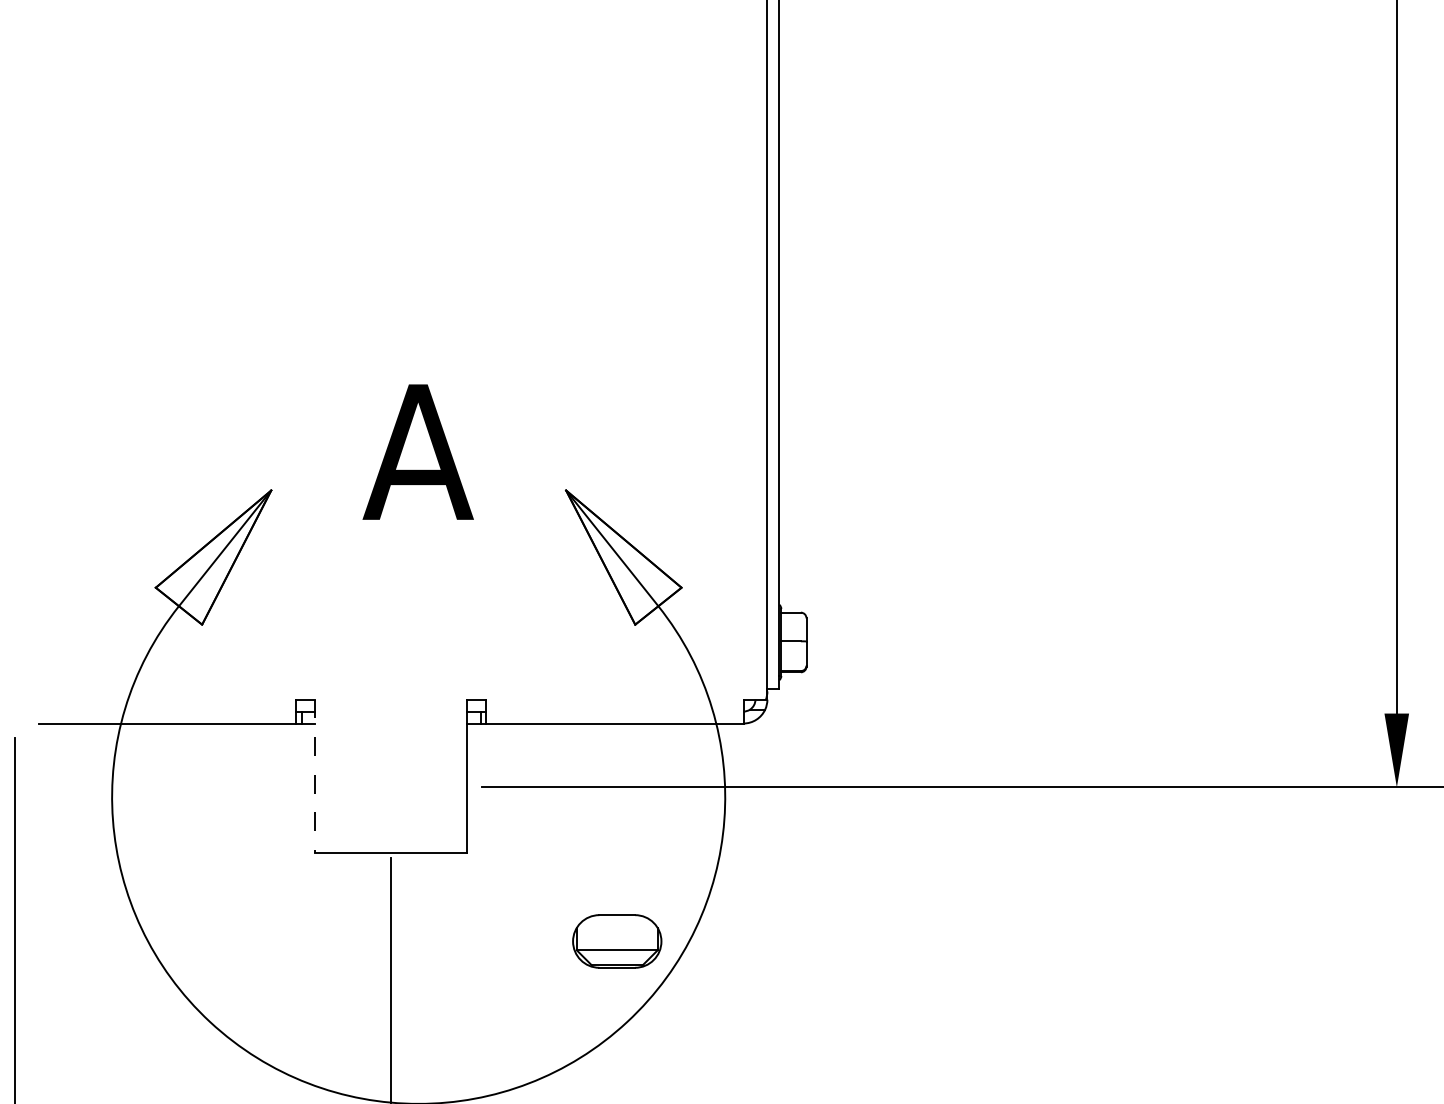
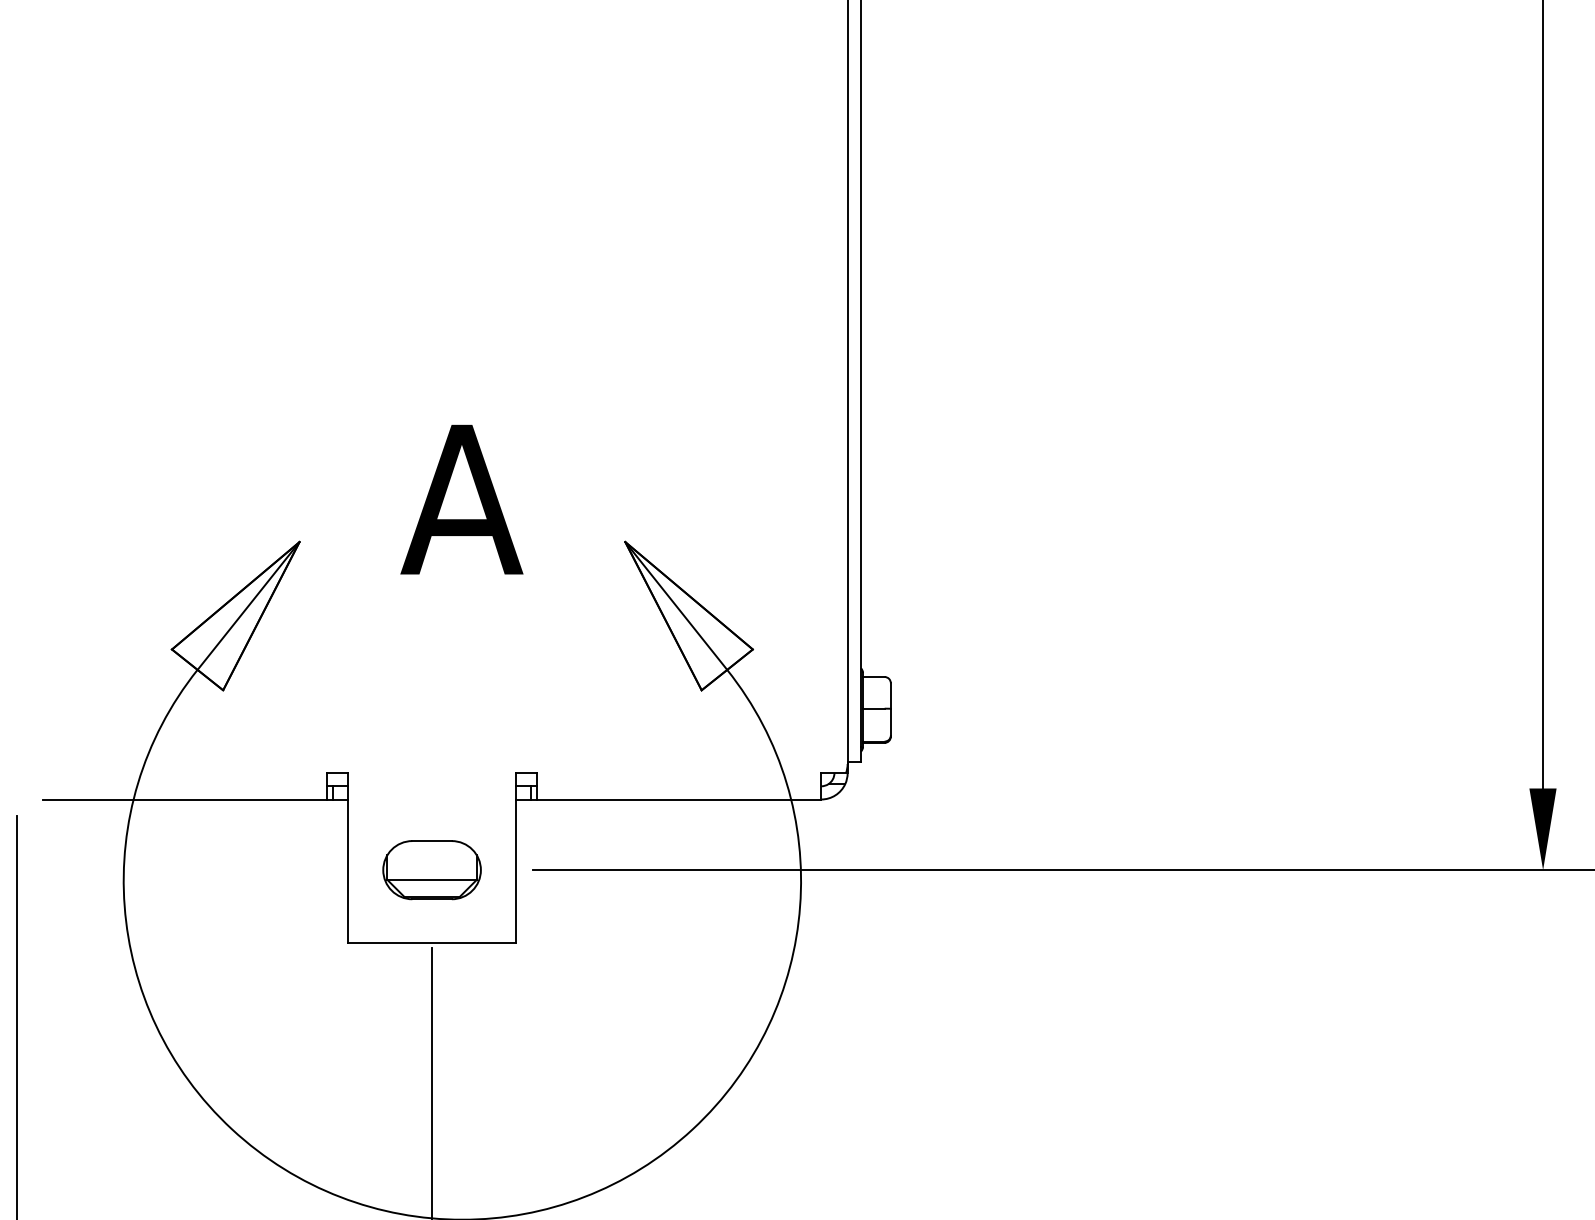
line: (315, 776) -> (348, 858), dashed -> solid
part: (617, 941) -> (432, 870), moved

